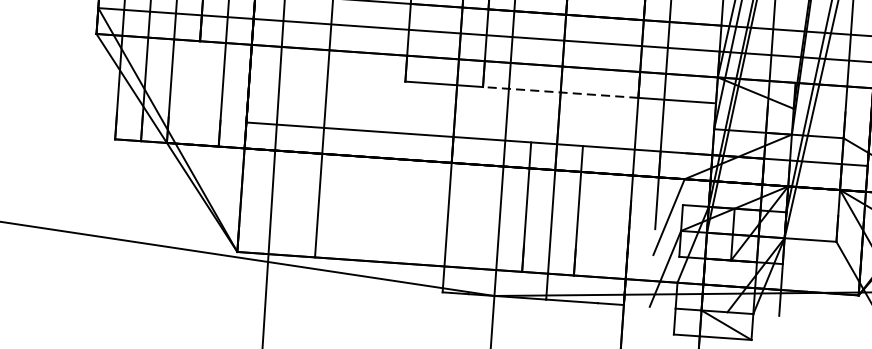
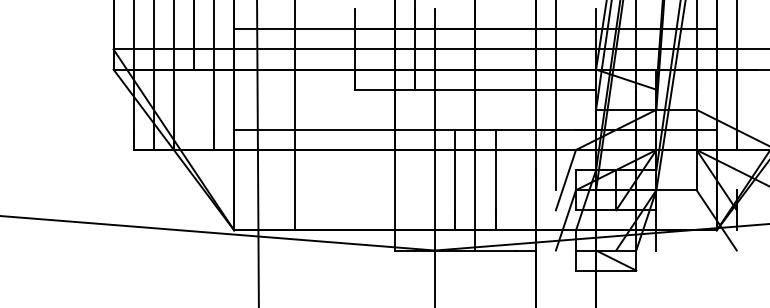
line: (559, 92) -> (474, 89), dashed -> solid

